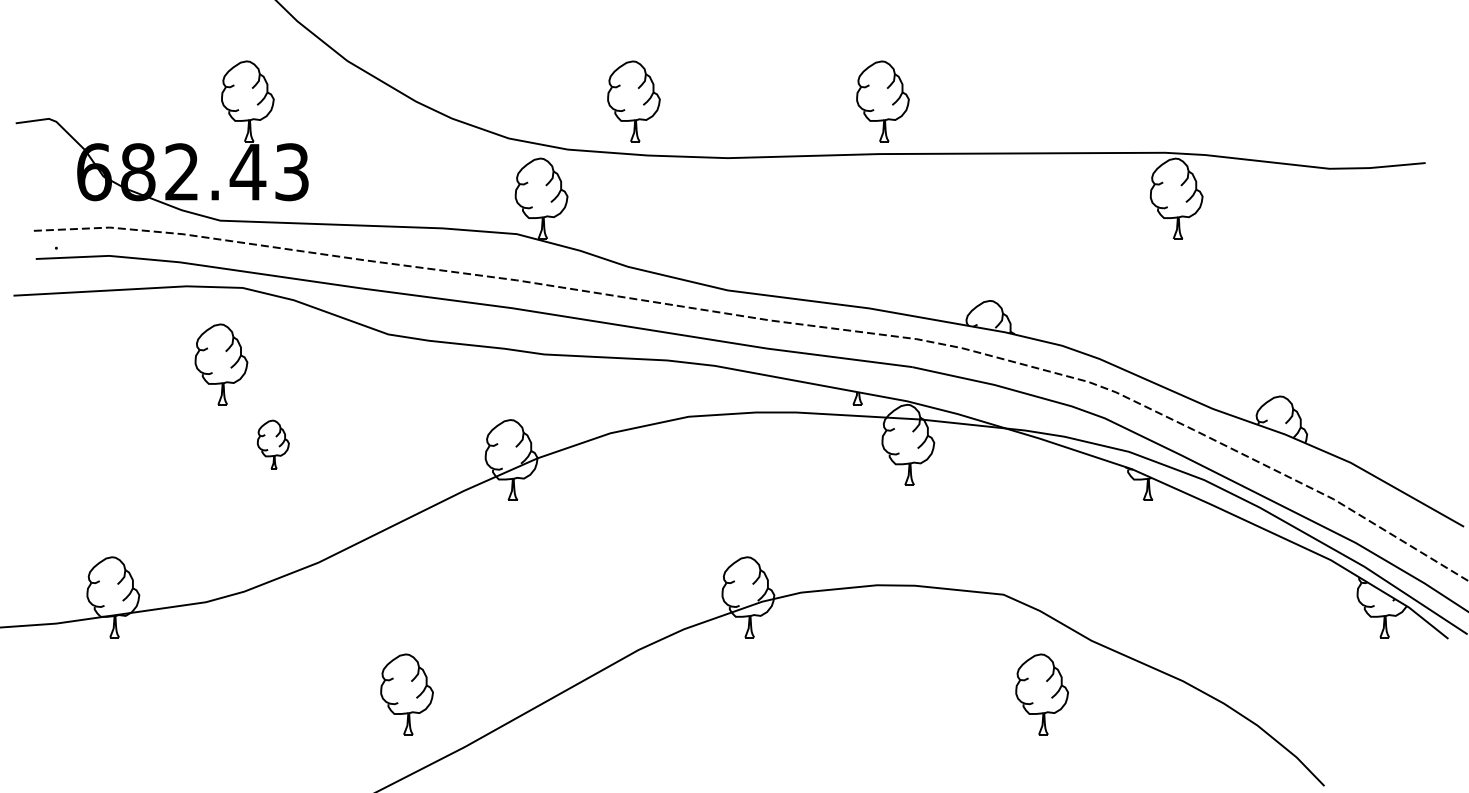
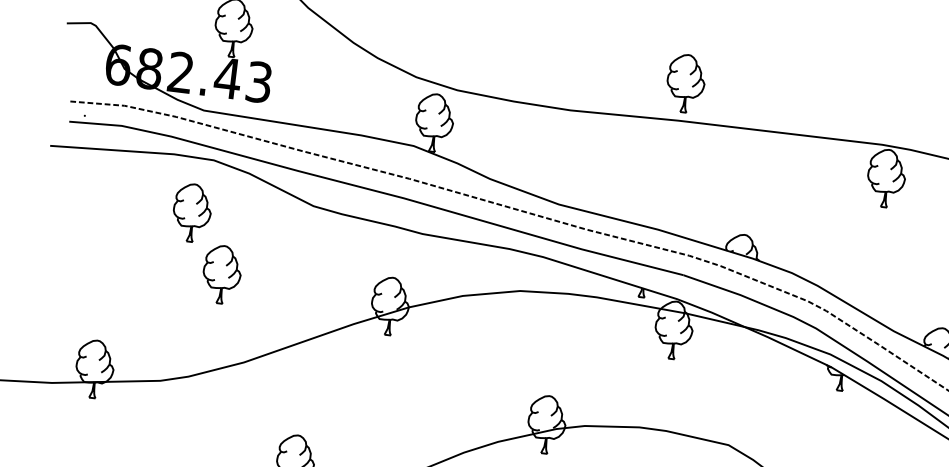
part: (633, 101) -> (508, 61), removed
part: (273, 444) -> (222, 274), size x1.67

